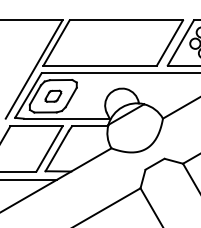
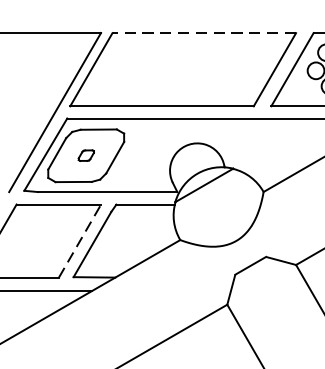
line: (126, 20) -> (204, 33), solid -> dashed
part: (53, 95) -> (86, 154), size x0.6
line: (49, 148) -> (79, 240), solid -> dashed

